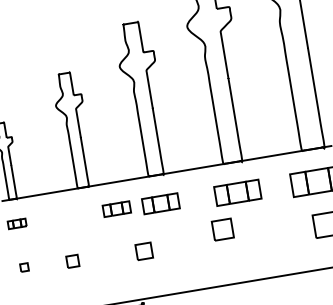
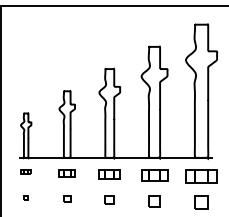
part: (115, 209) -> (66, 173), moved
part: (222, 230) -> (154, 201), moved
part: (143, 250) -> (109, 199), moved
part: (73, 260) -> (67, 198), moved

